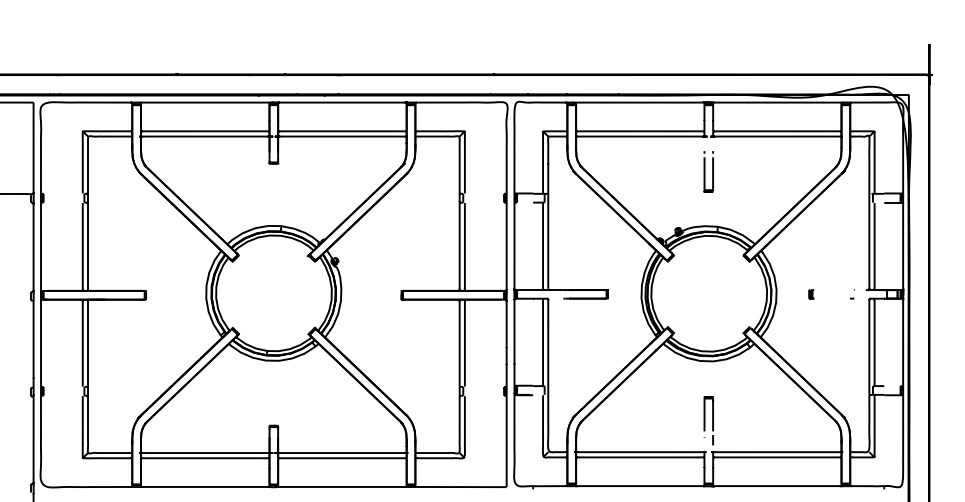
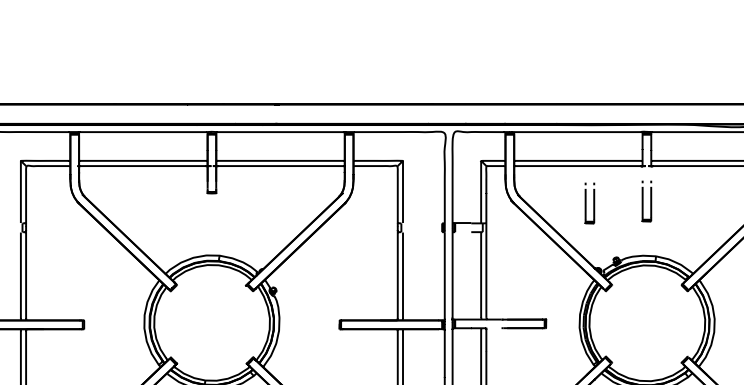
part: (651, 173) -> (589, 203), added

